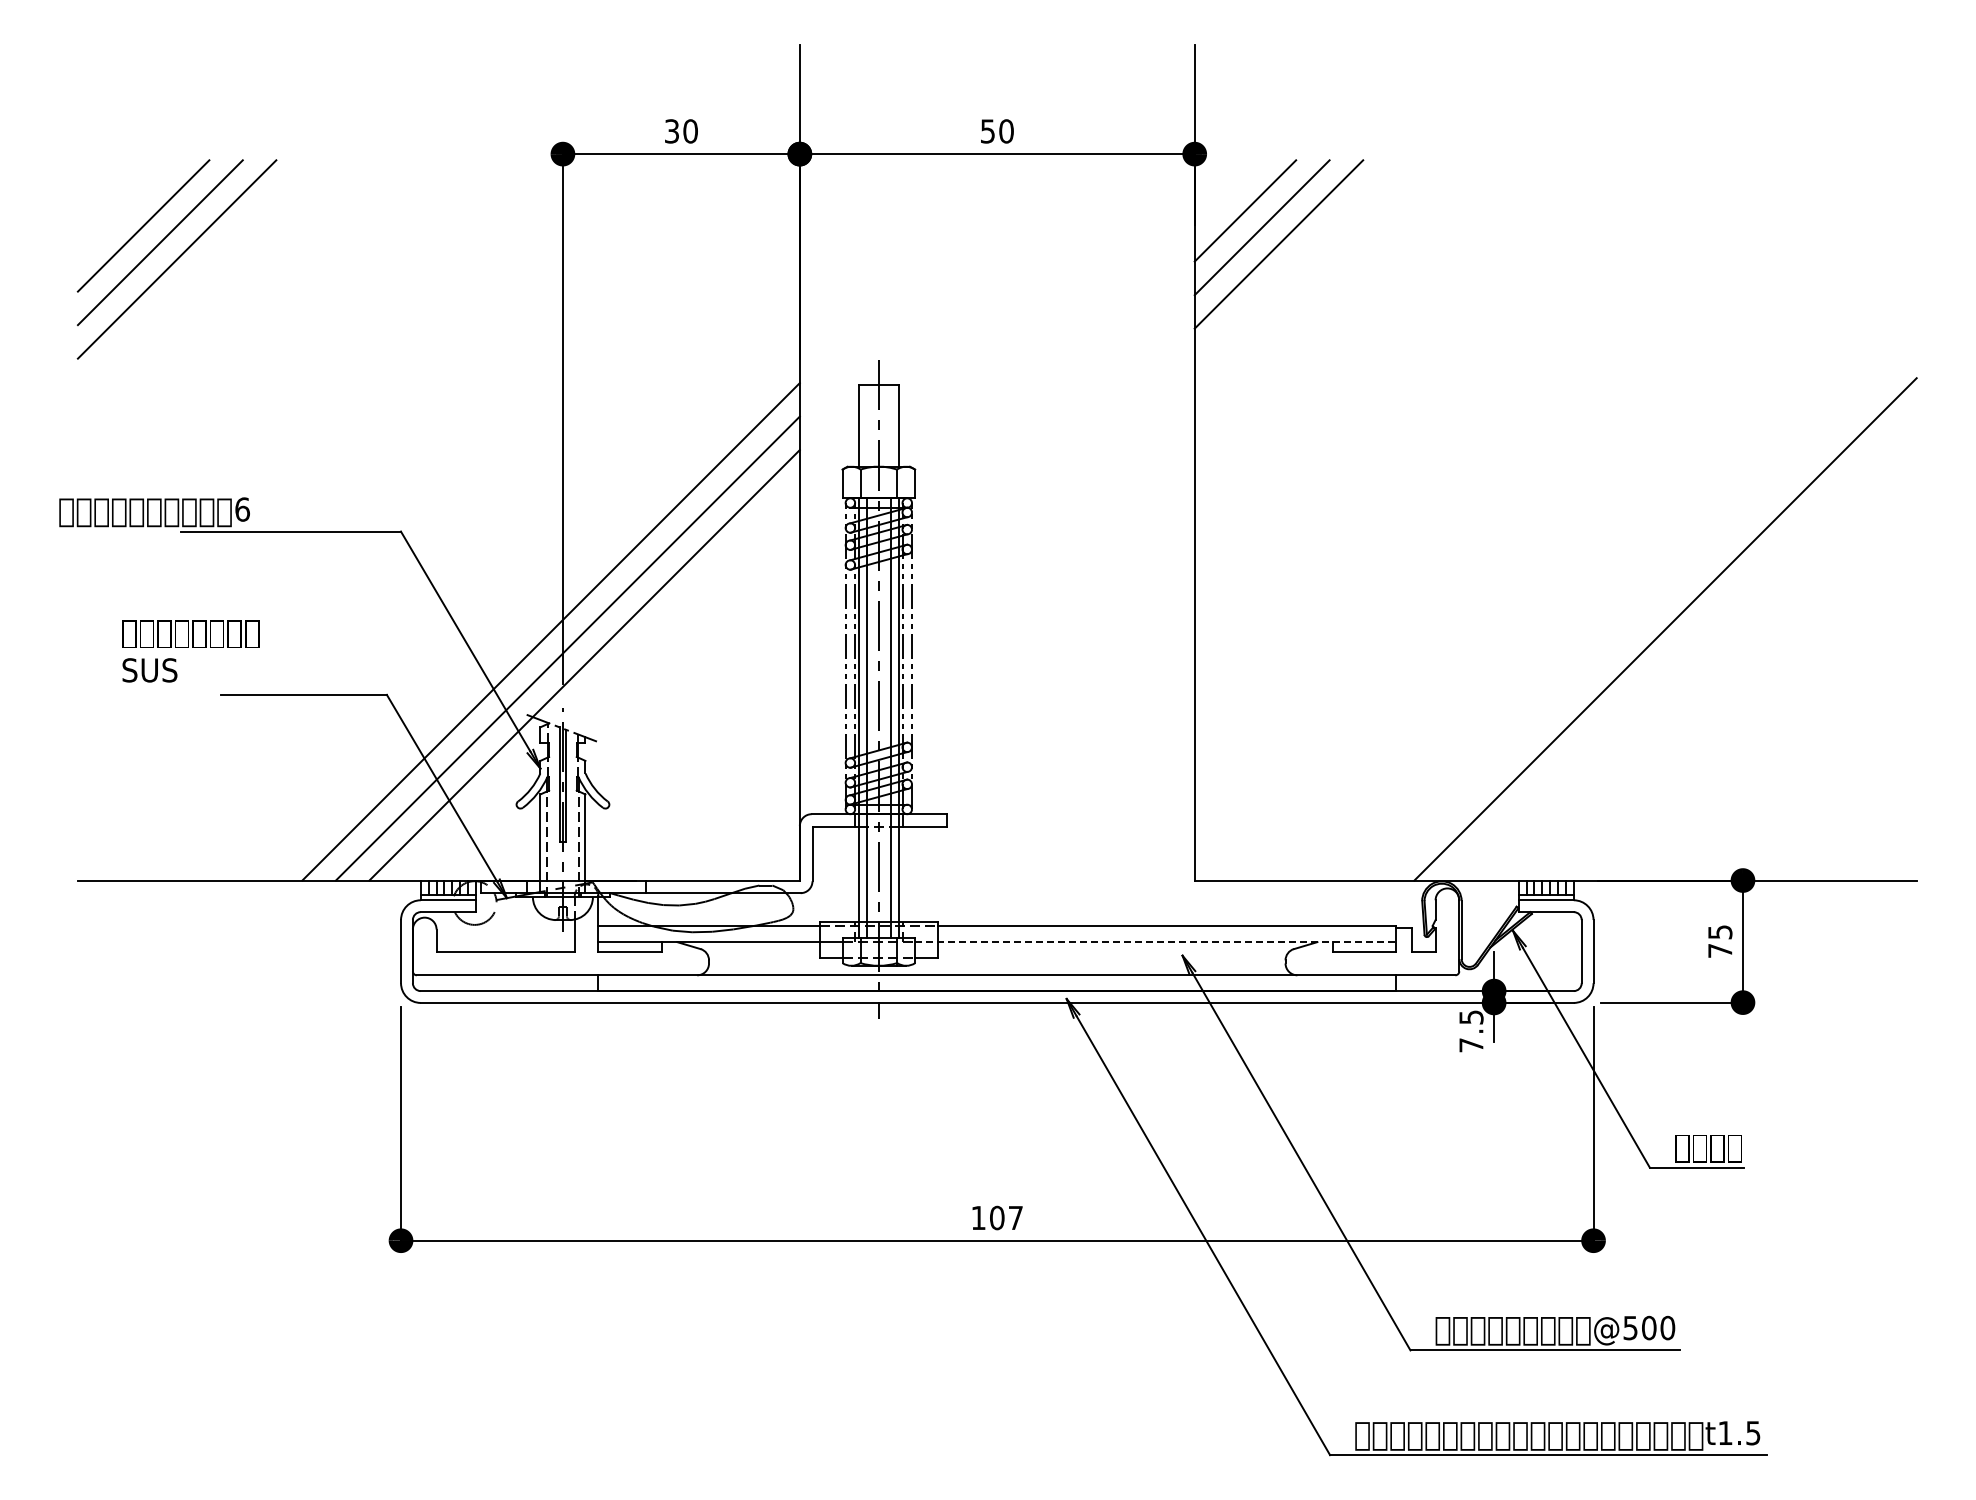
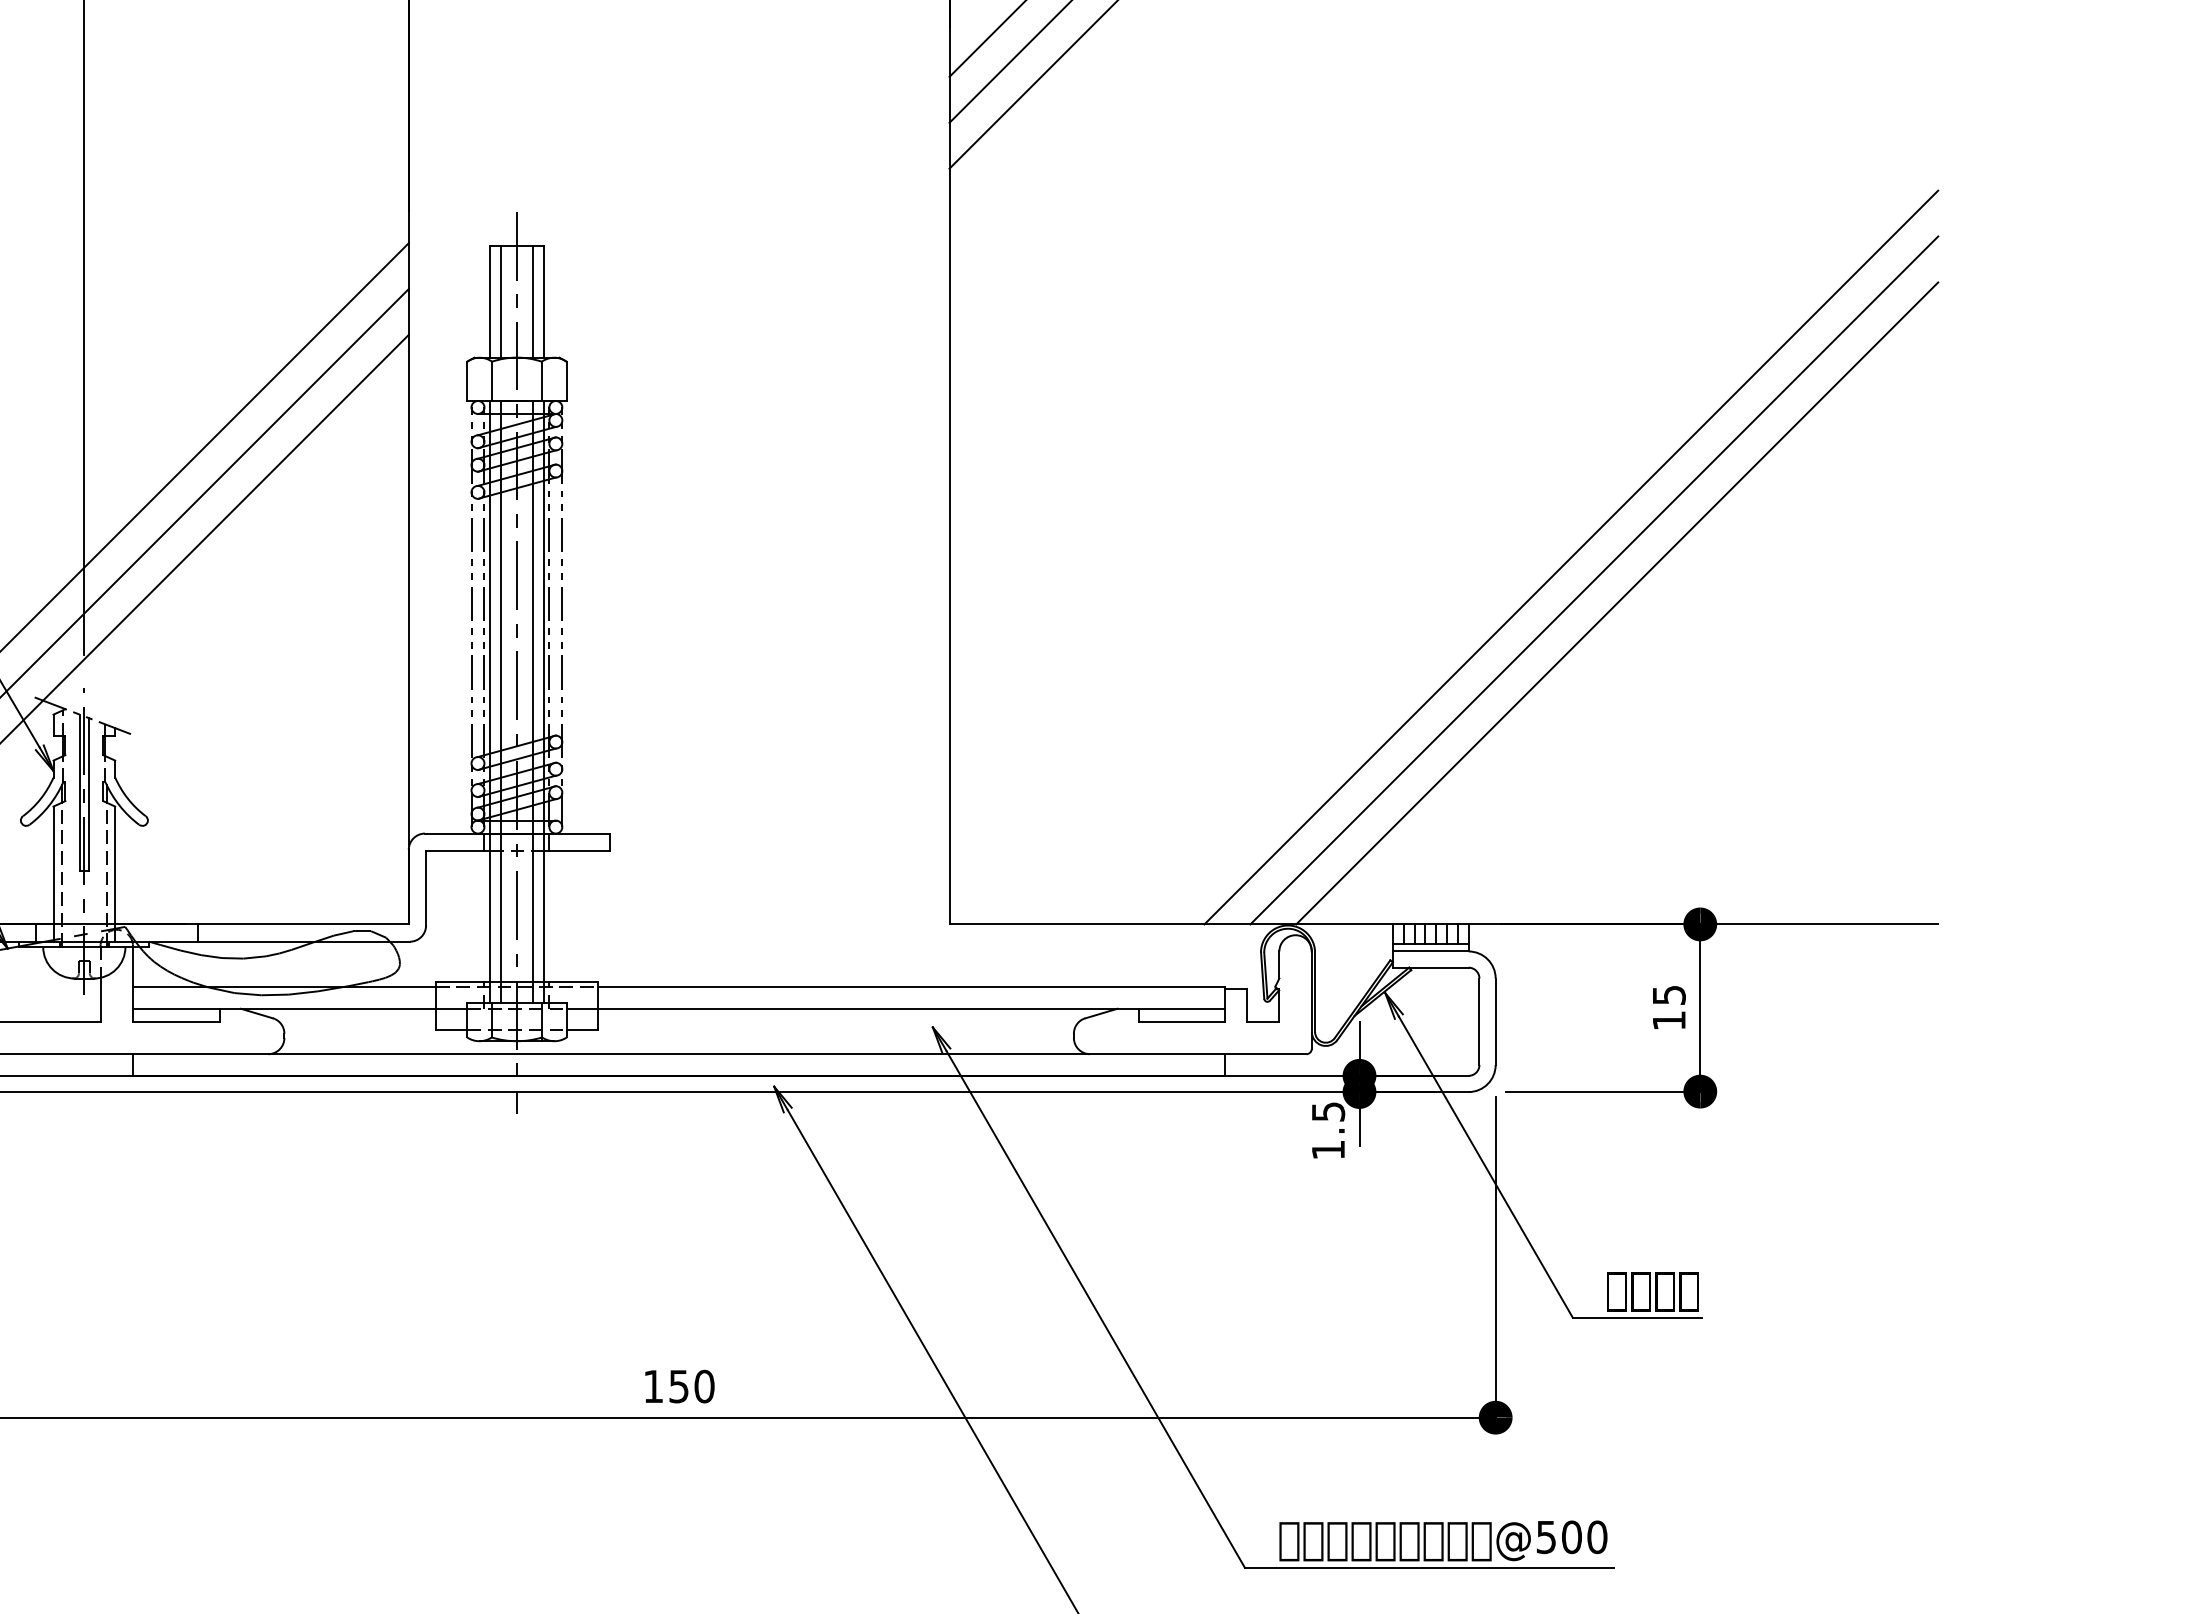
line: (866, 425) -> (500, 301), added
line: (890, 425) -> (532, 301), added
line: (1648, 612) -> (1570, 557), added
line: (1681, 645) -> (1616, 602), added
line: (1156, 942) -> (897, 1009), dashed -> solid
text: (1720, 950) -> (1669, 1020), 75 -> 15
text: (1471, 1045) -> (1328, 1150), 7.5 -> 1.5
text: (1006, 1217) -> (691, 1385), 107 -> 150

